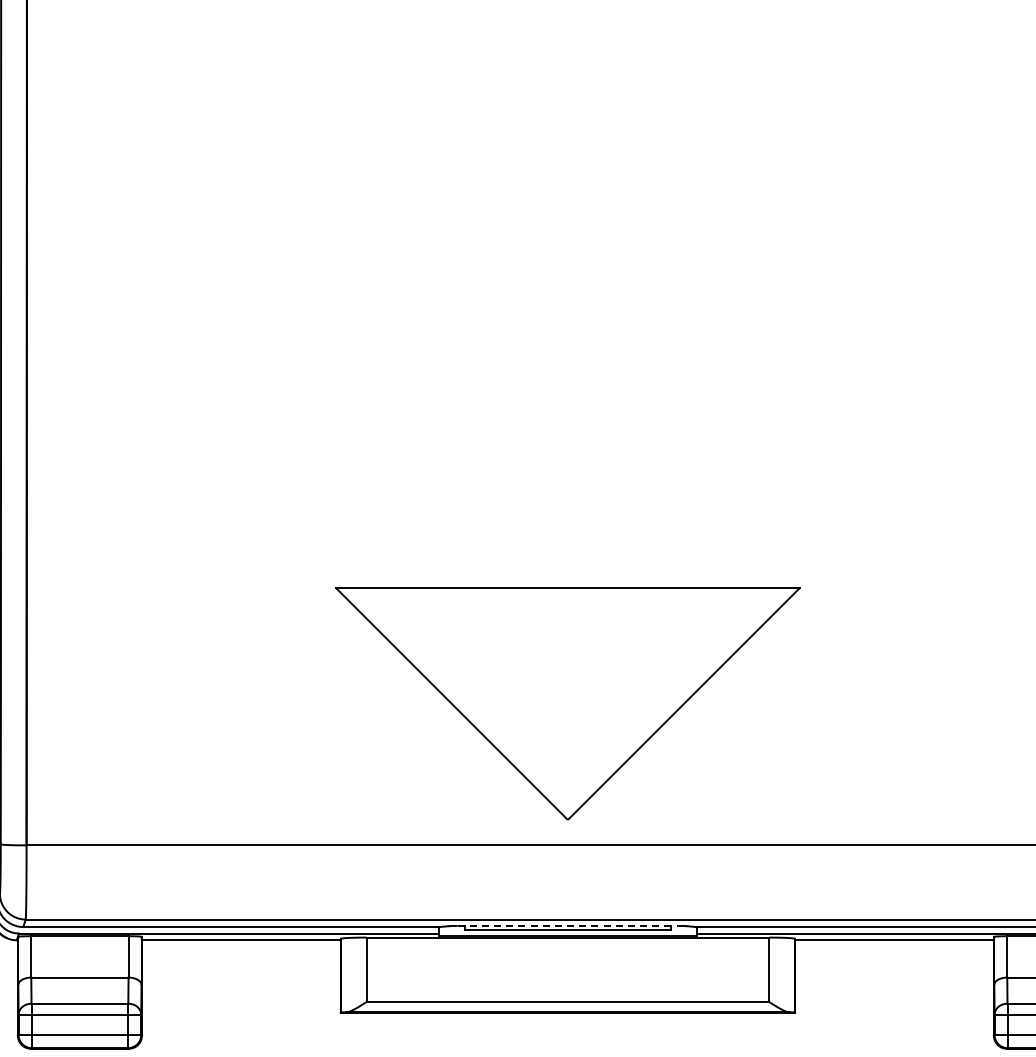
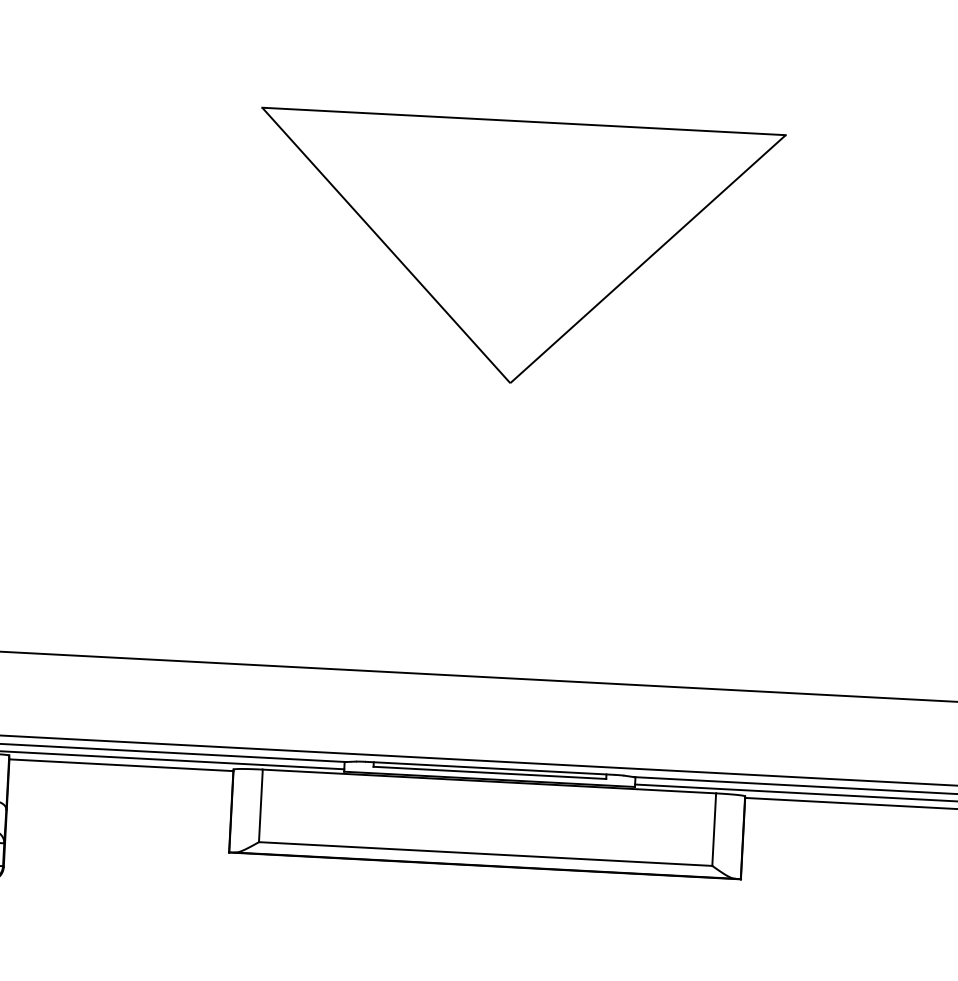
part: (567, 703) -> (516, 251), moved
line: (568, 925) -> (490, 767), dashed -> solid

